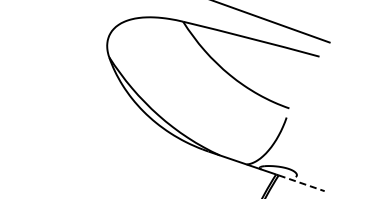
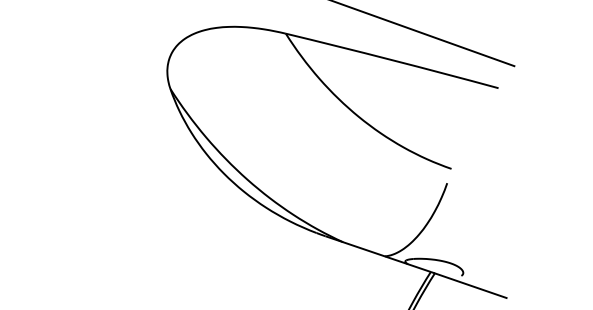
line: (302, 183) -> (471, 286), dashed -> solid

